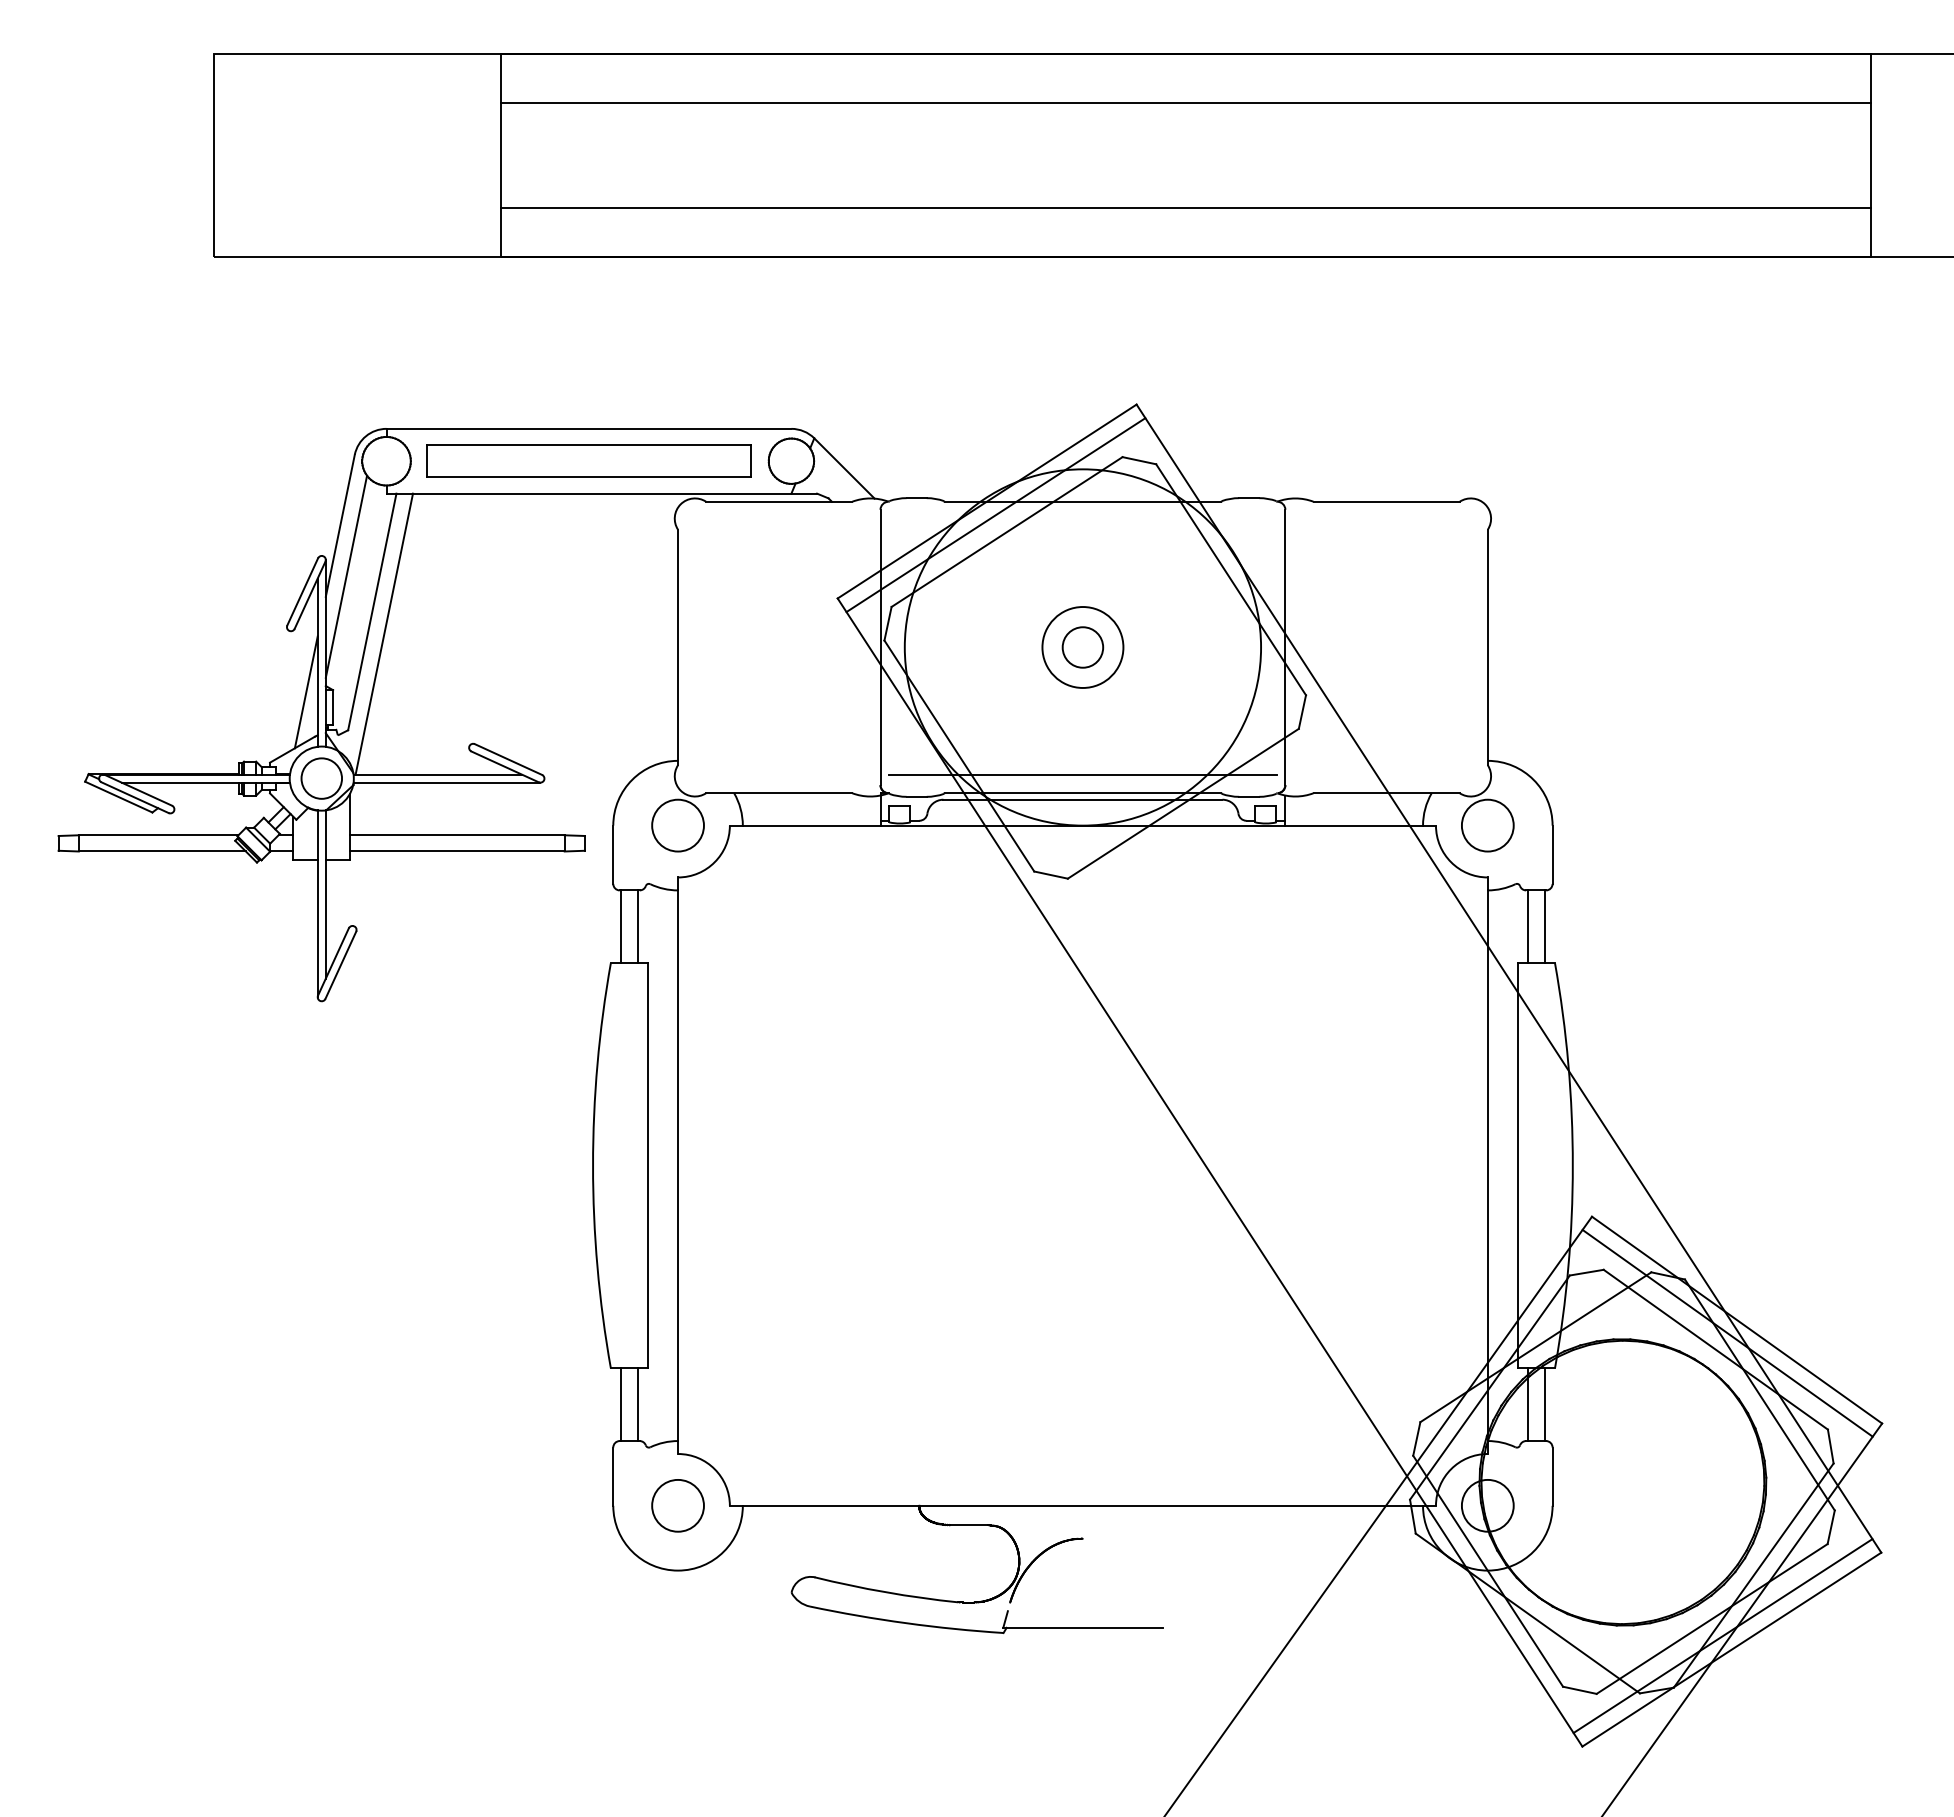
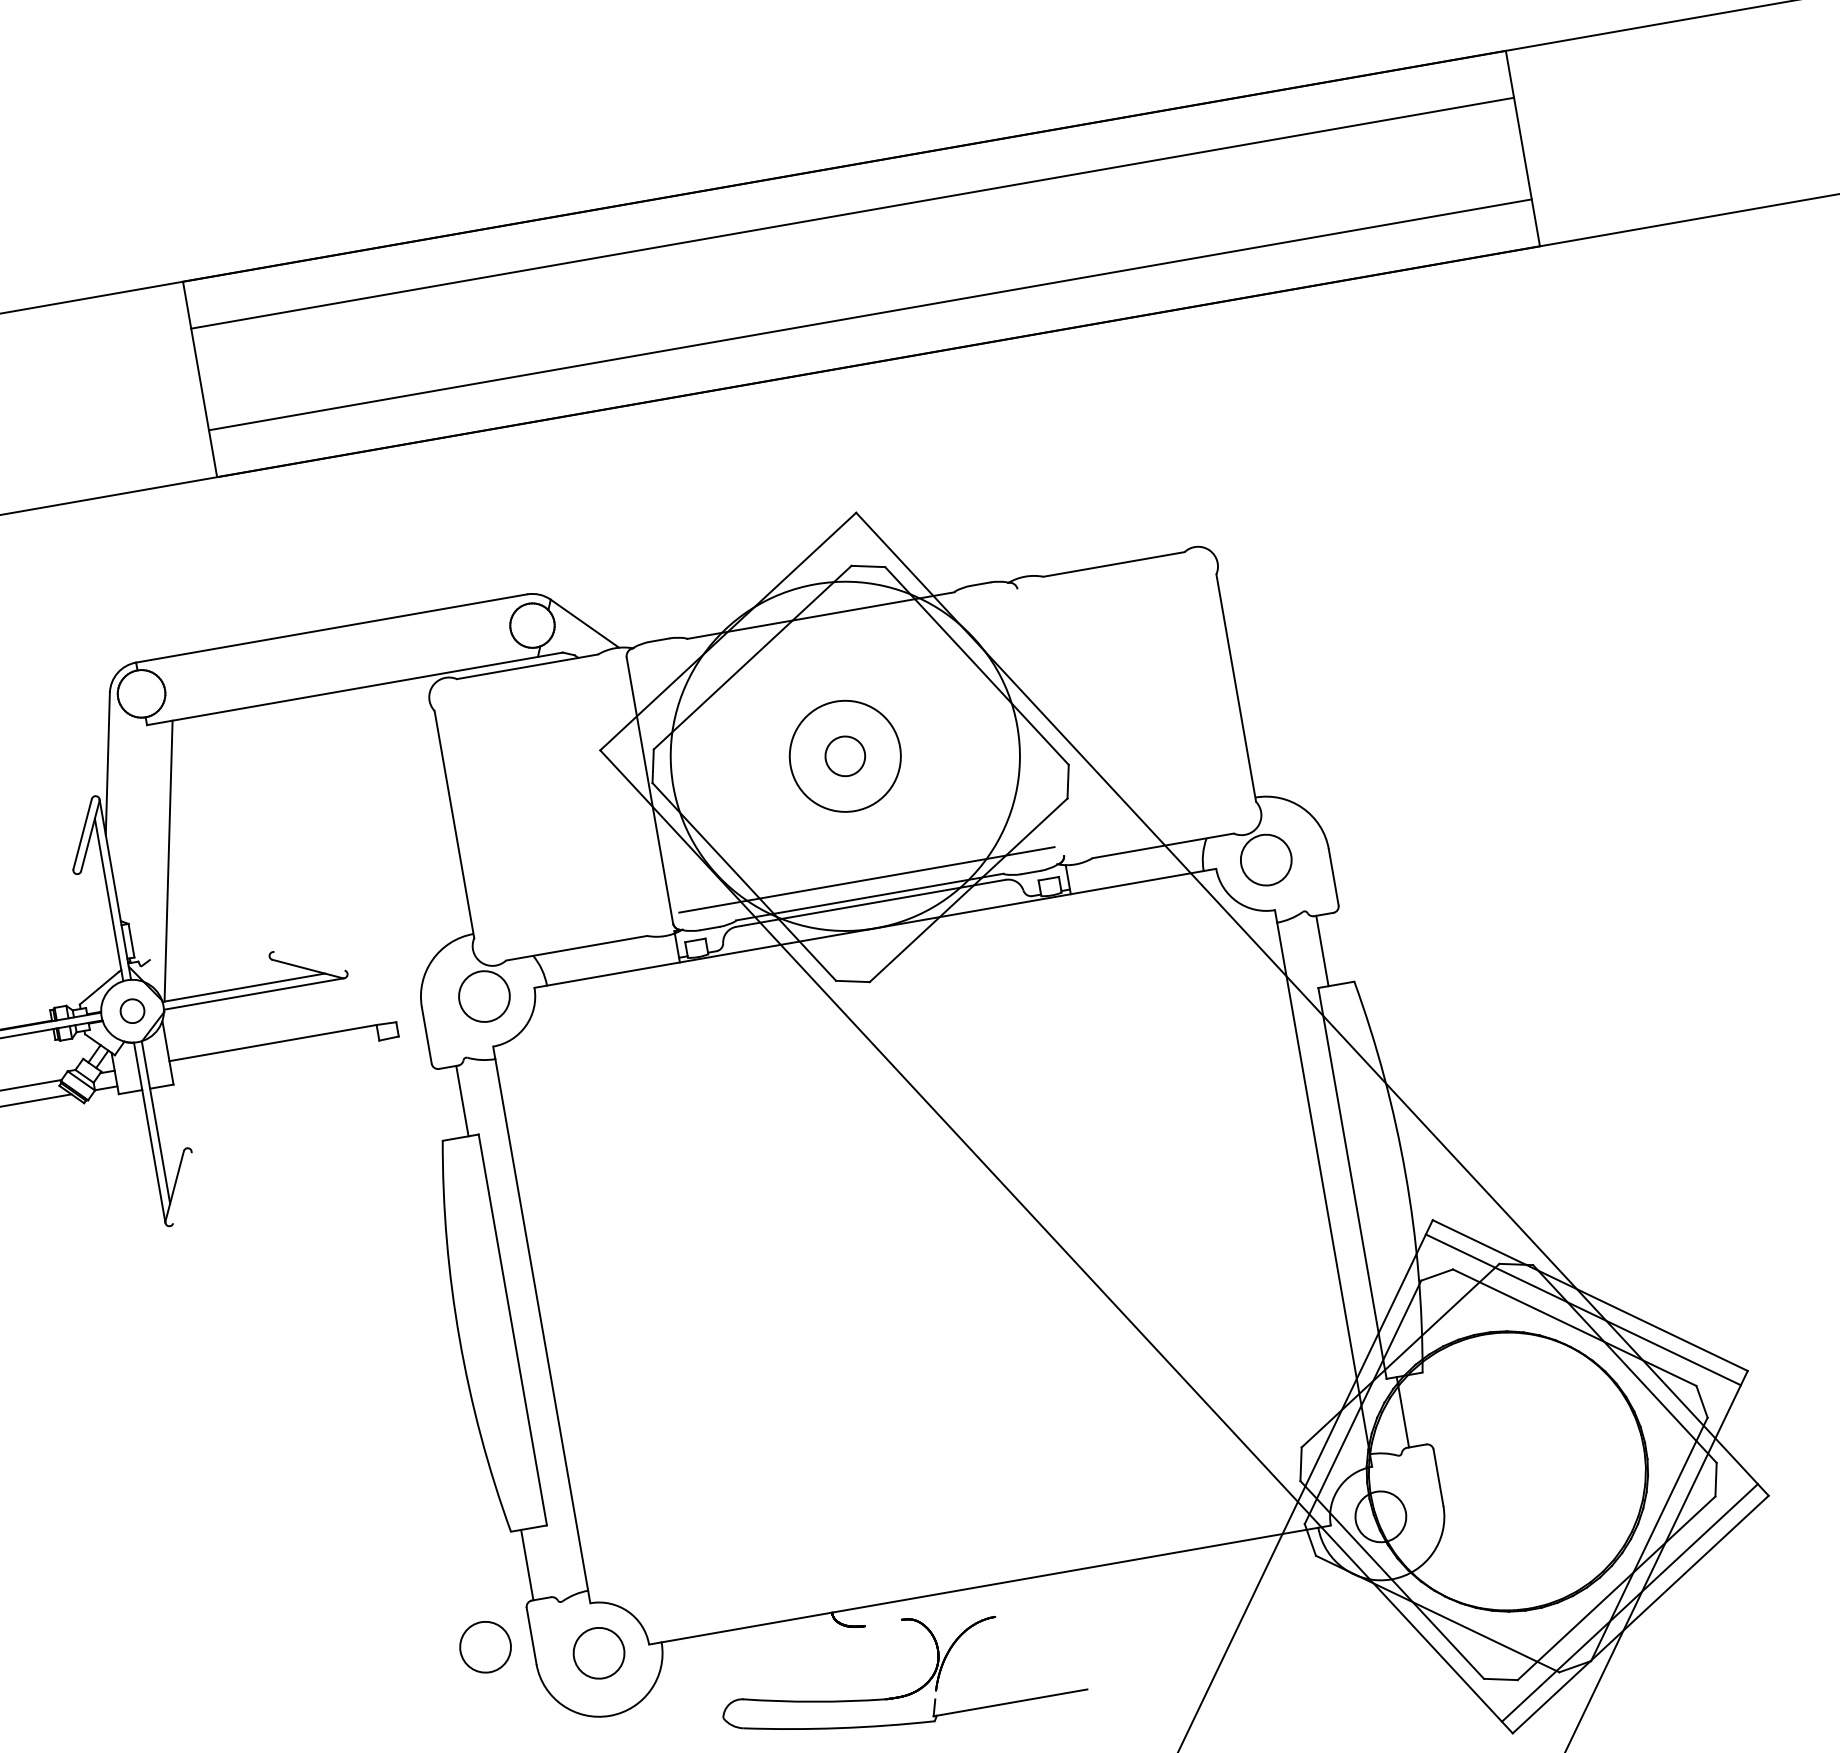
part: (588, 460) -> (336, 659), removed
line: (995, 515) -> (738, 643), removed
line: (346, 576) -> (122, 811), removed
line: (372, 611) -> (153, 841), removed
circle: (1082, 647) -> (844, 756), size x1.4
line: (1285, 647) -> (1040, 722), removed
line: (305, 692) -> (102, 930), removed
line: (508, 759) -> (309, 961), removed
circle: (321, 778) -> (132, 1011), size x0.6
line: (457, 851) -> (275, 1058), removed
line: (621, 926) -> (446, 1103), removed
line: (1544, 926) -> (1337, 947), removed
line: (340, 964) -> (181, 1187), removed
line: (637, 1404) -> (542, 1562), removed
line: (1544, 1404) -> (1418, 1409), removed
circle: (564, 1479) -> (484, 1647), added
line: (969, 1525) -> (883, 1623), removed

